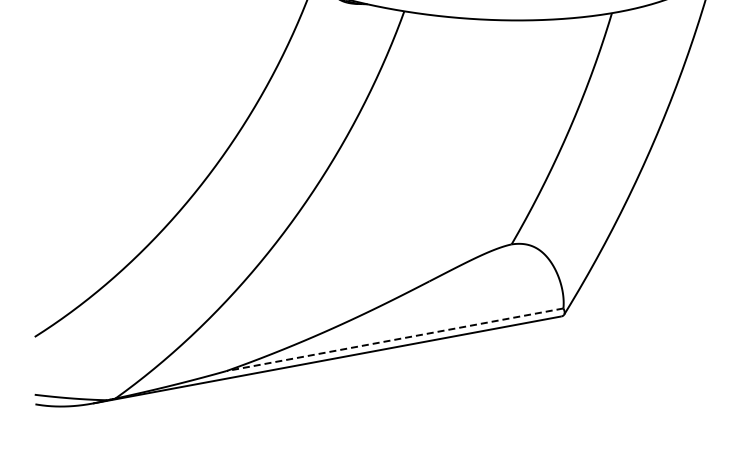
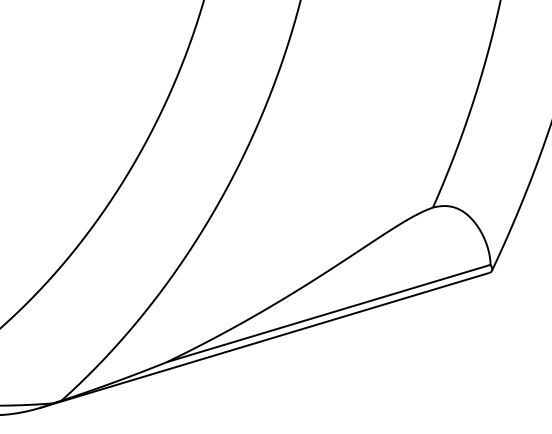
line: (394, 339) -> (328, 313), dashed -> solid

